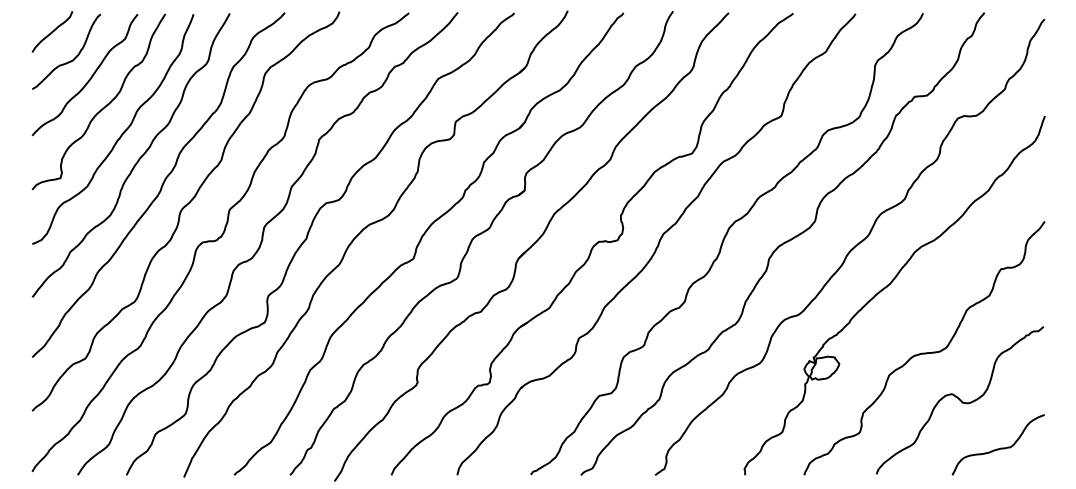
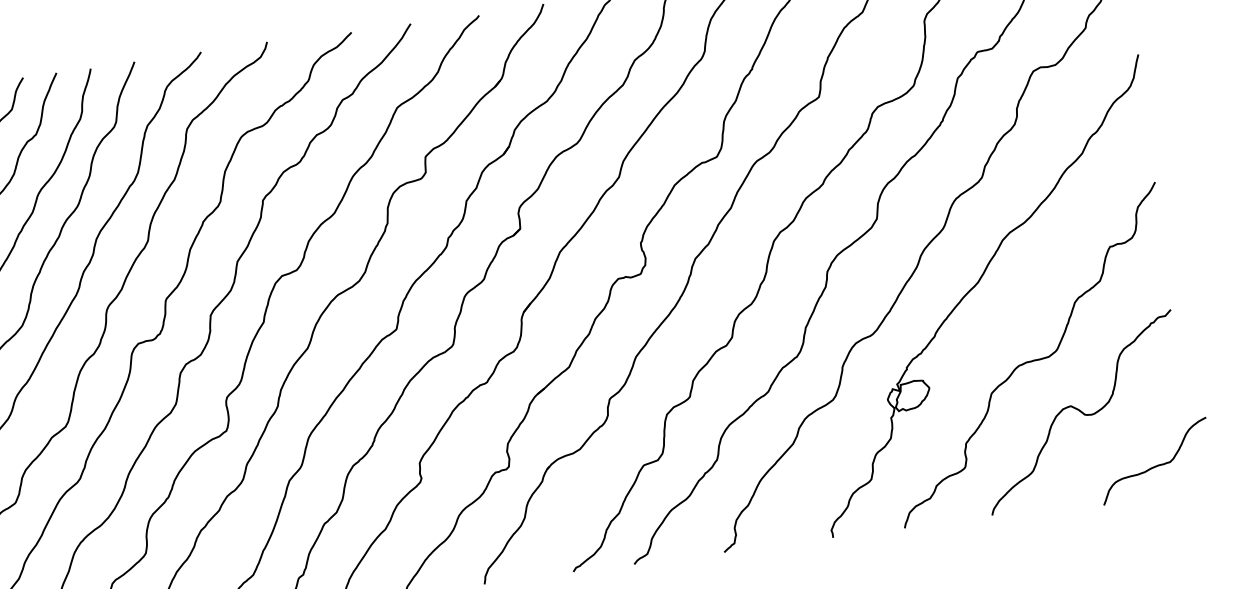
curve: (997, 448) -> (1154, 465), moved

